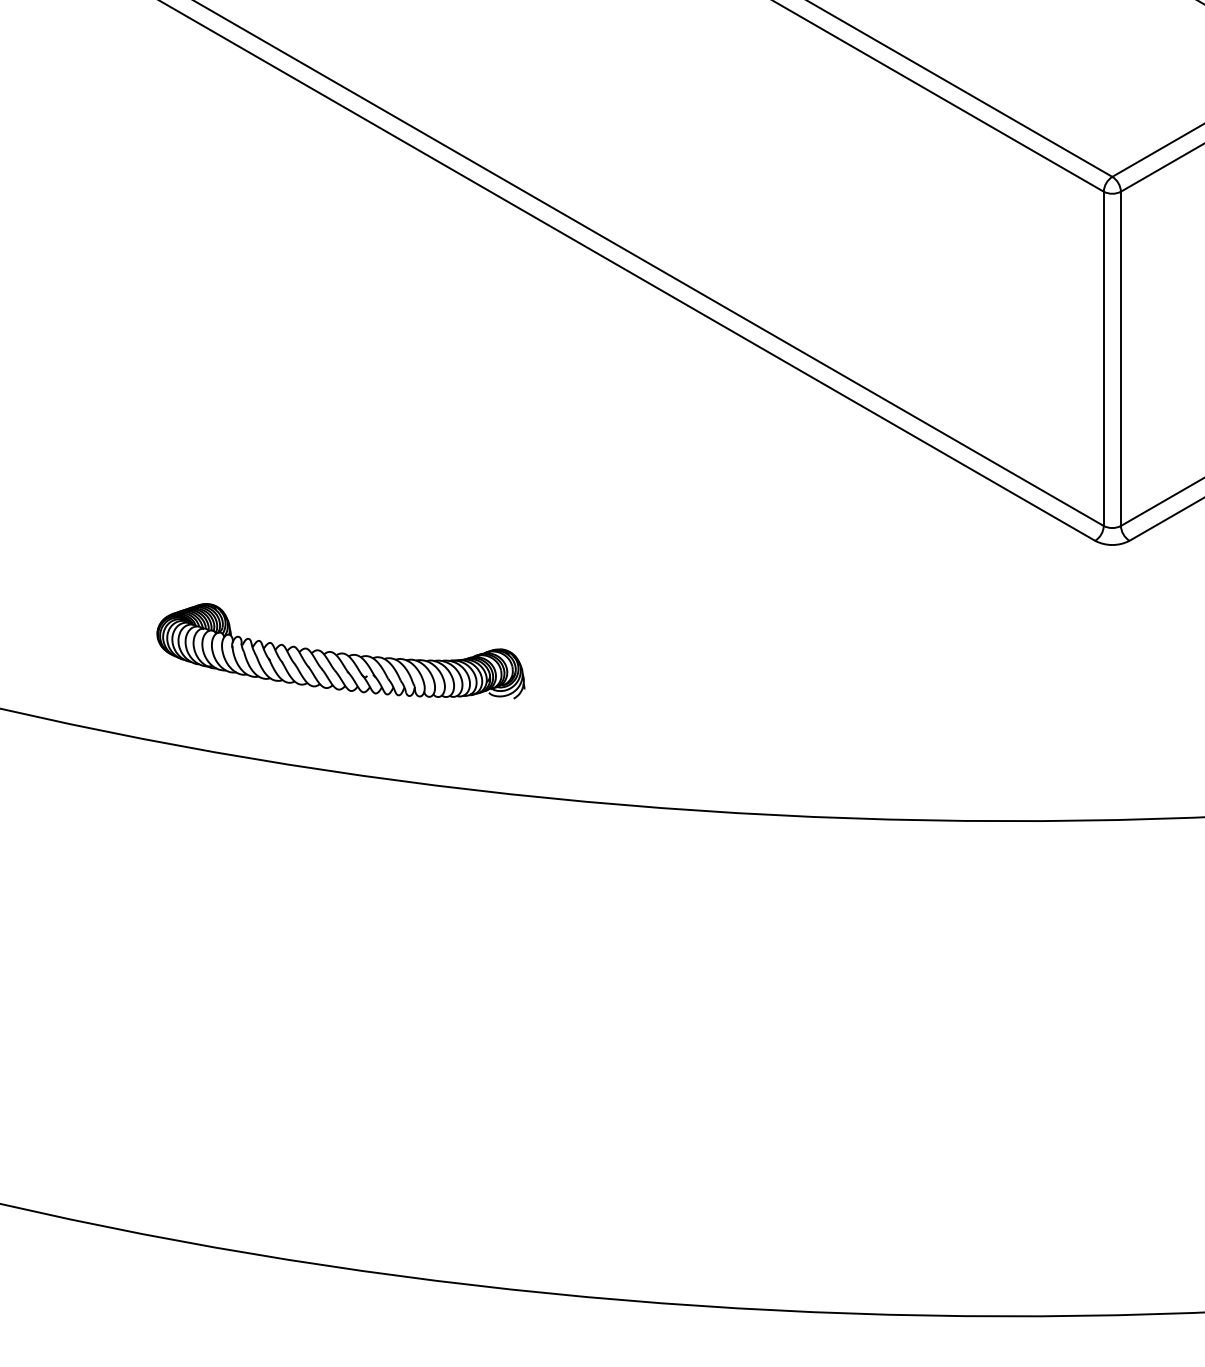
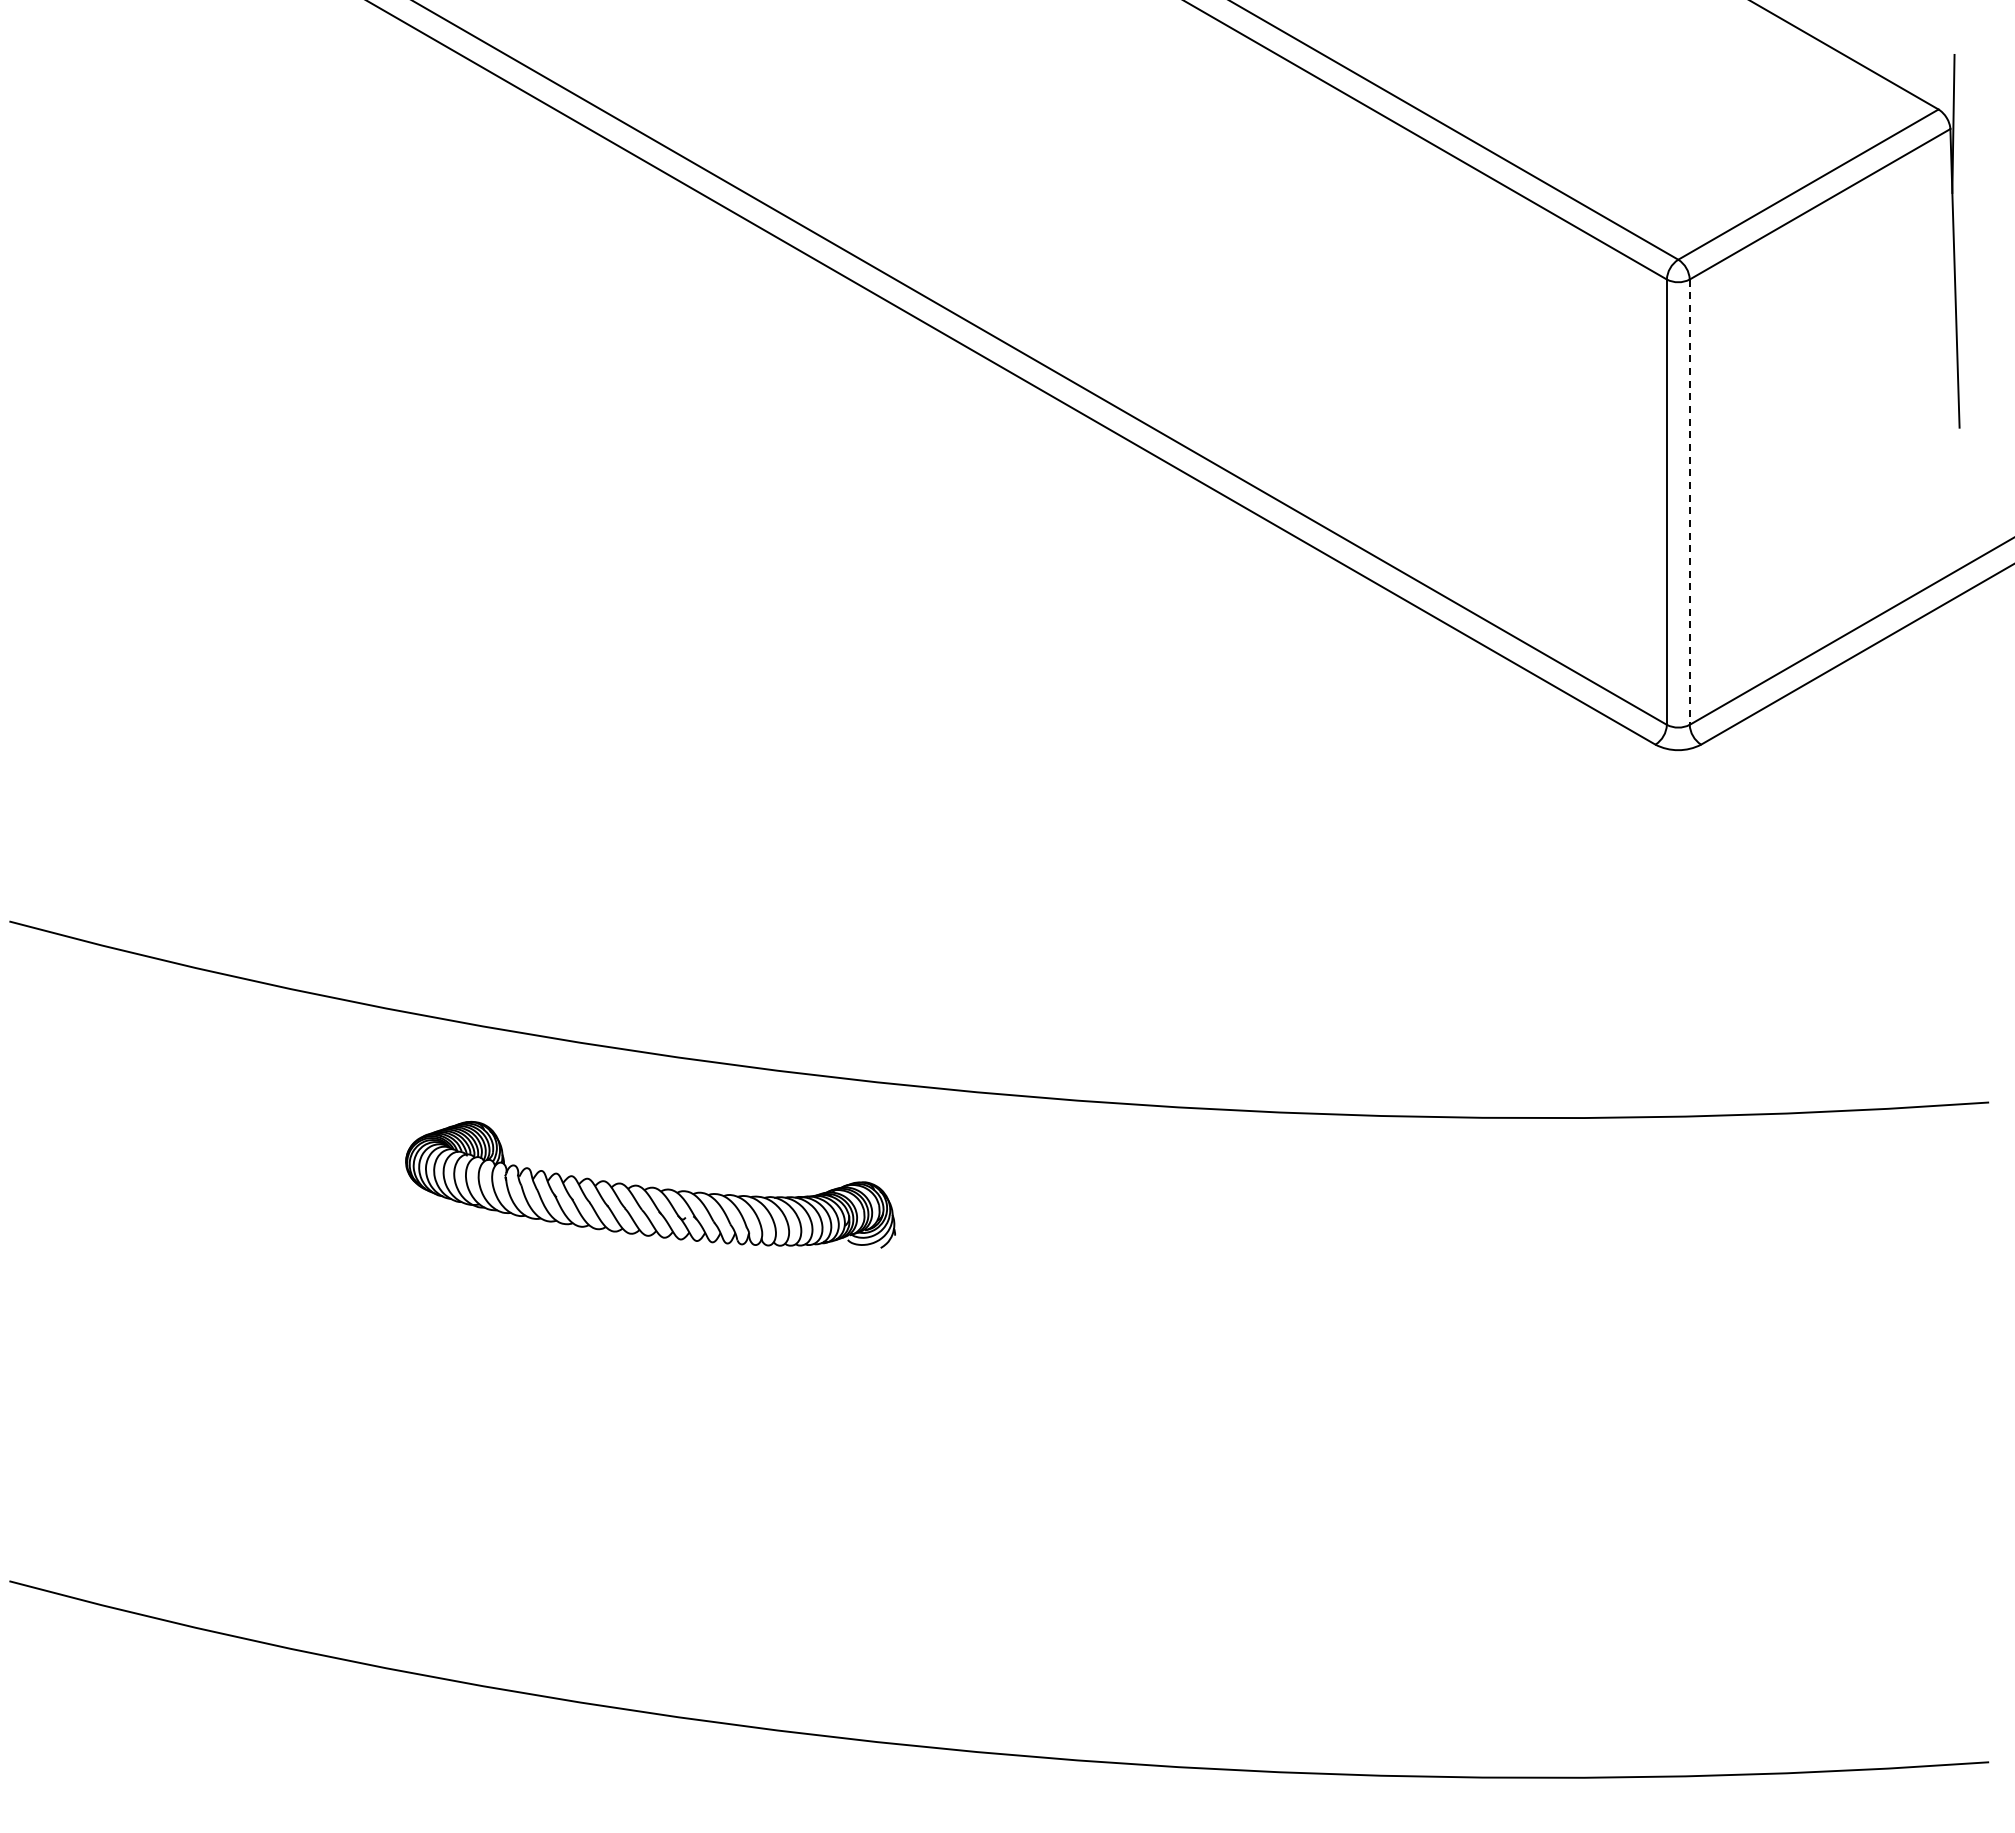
line: (1120, 359) -> (1689, 502), solid -> dashed
part: (340, 651) -> (650, 1184), moved

